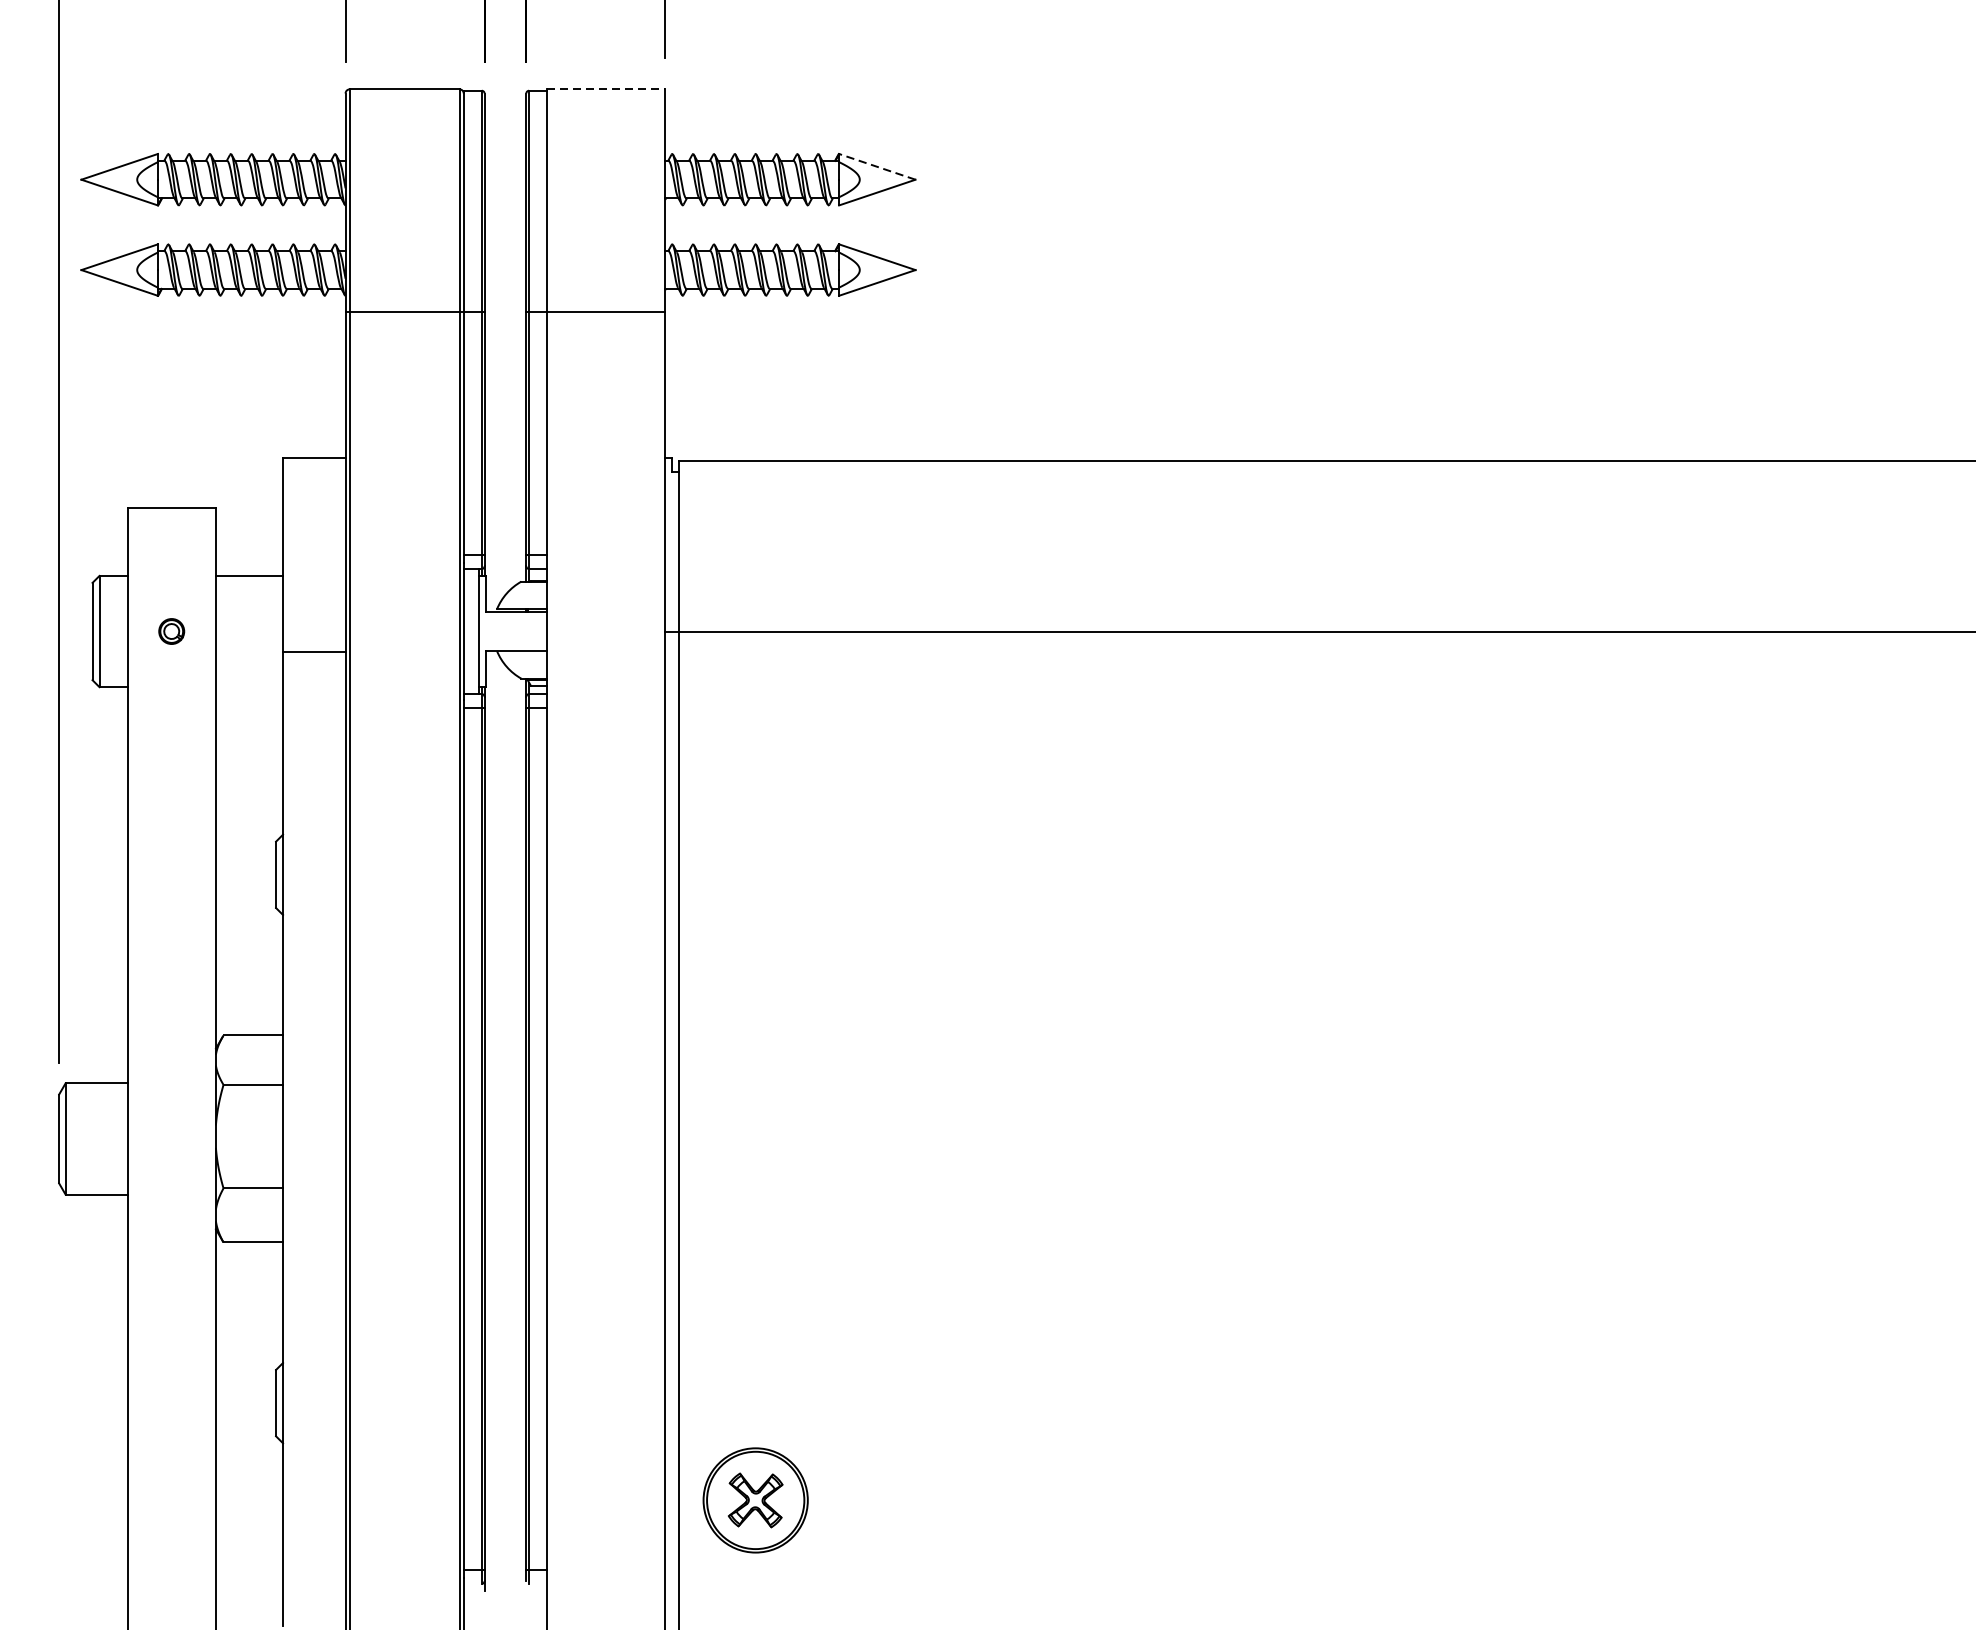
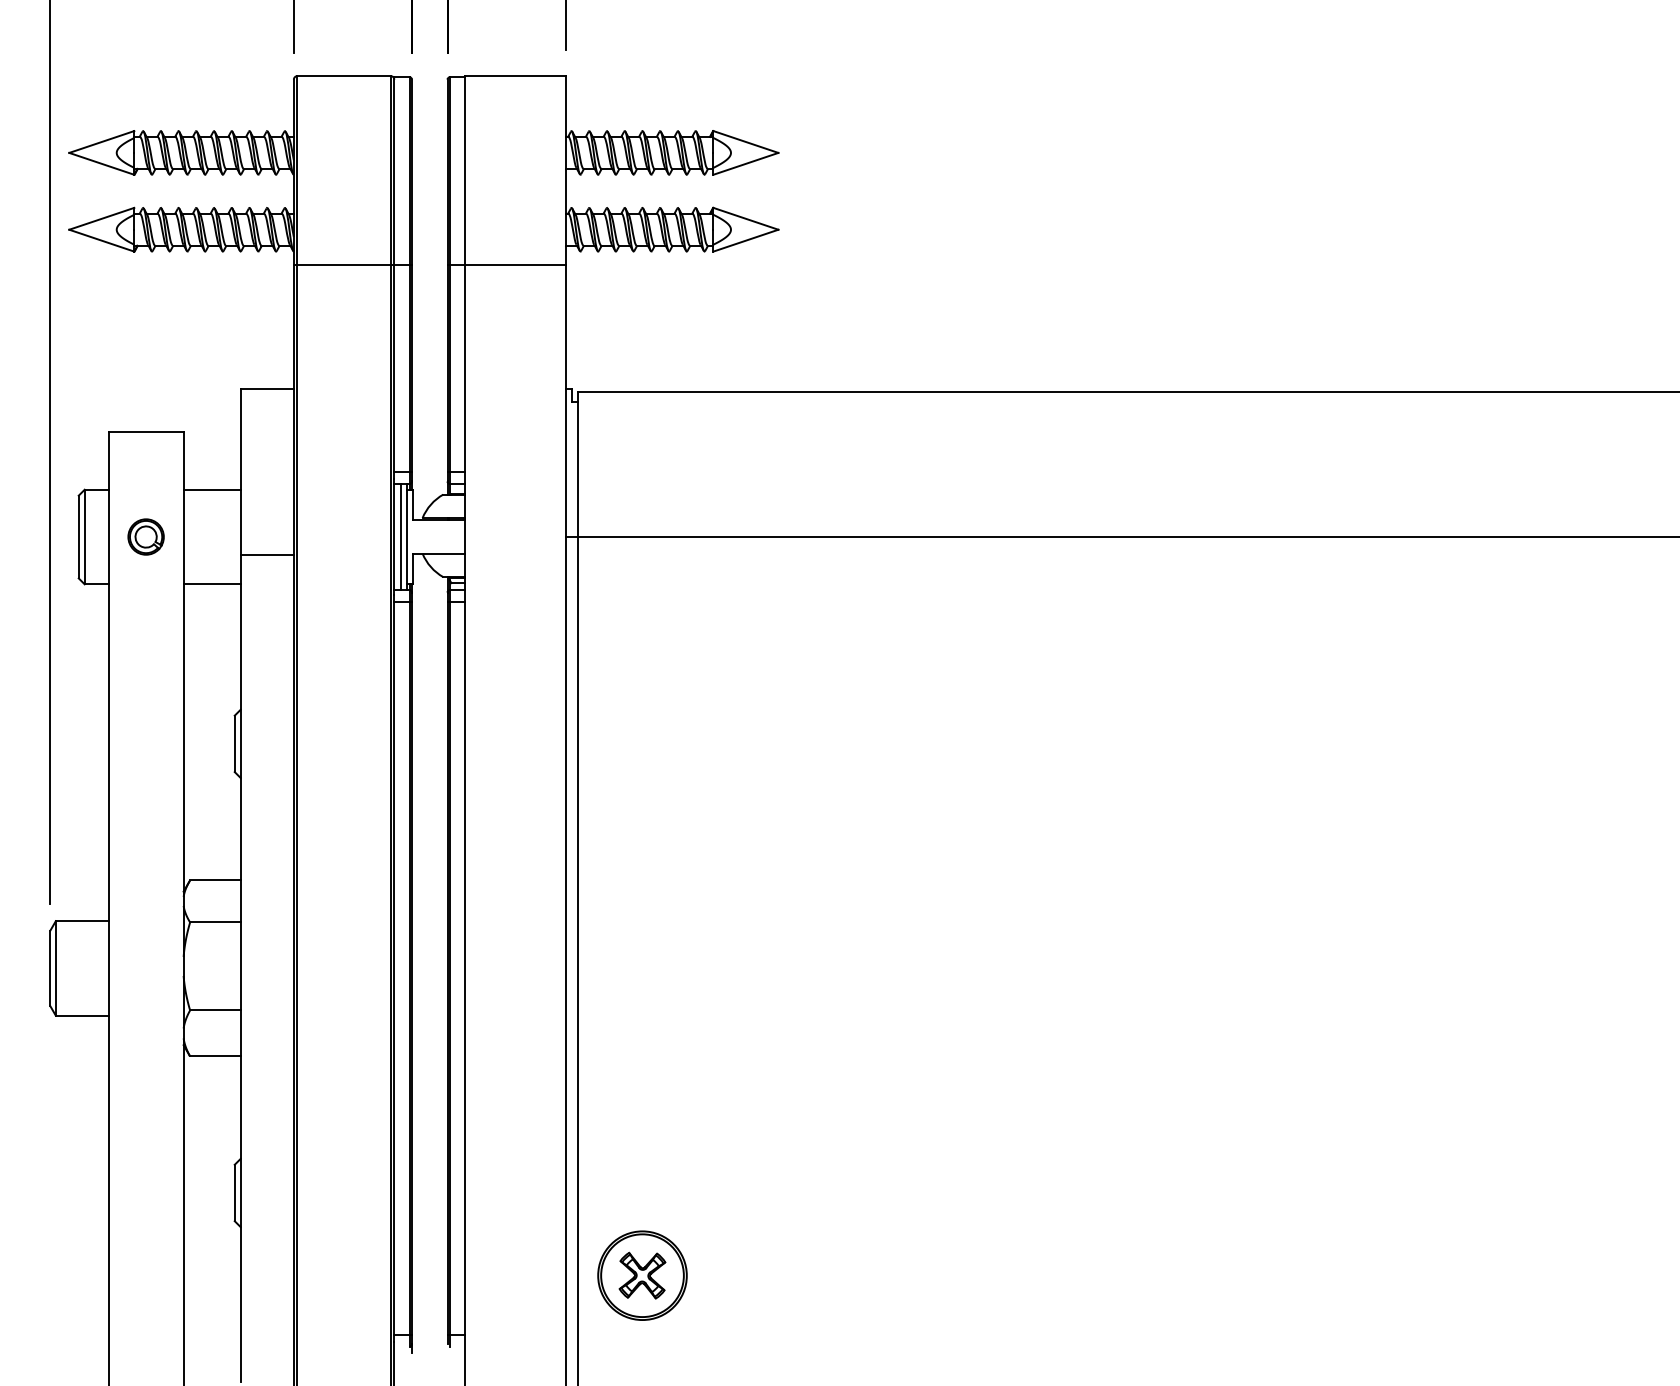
line: (606, 89) -> (515, 76), dashed -> solid
line: (876, 166) -> (745, 141), dashed -> solid
part: (171, 630) -> (145, 536), size x1.67
line: (472, 630) -> (401, 536), added
line: (248, 687) -> (211, 584), added

